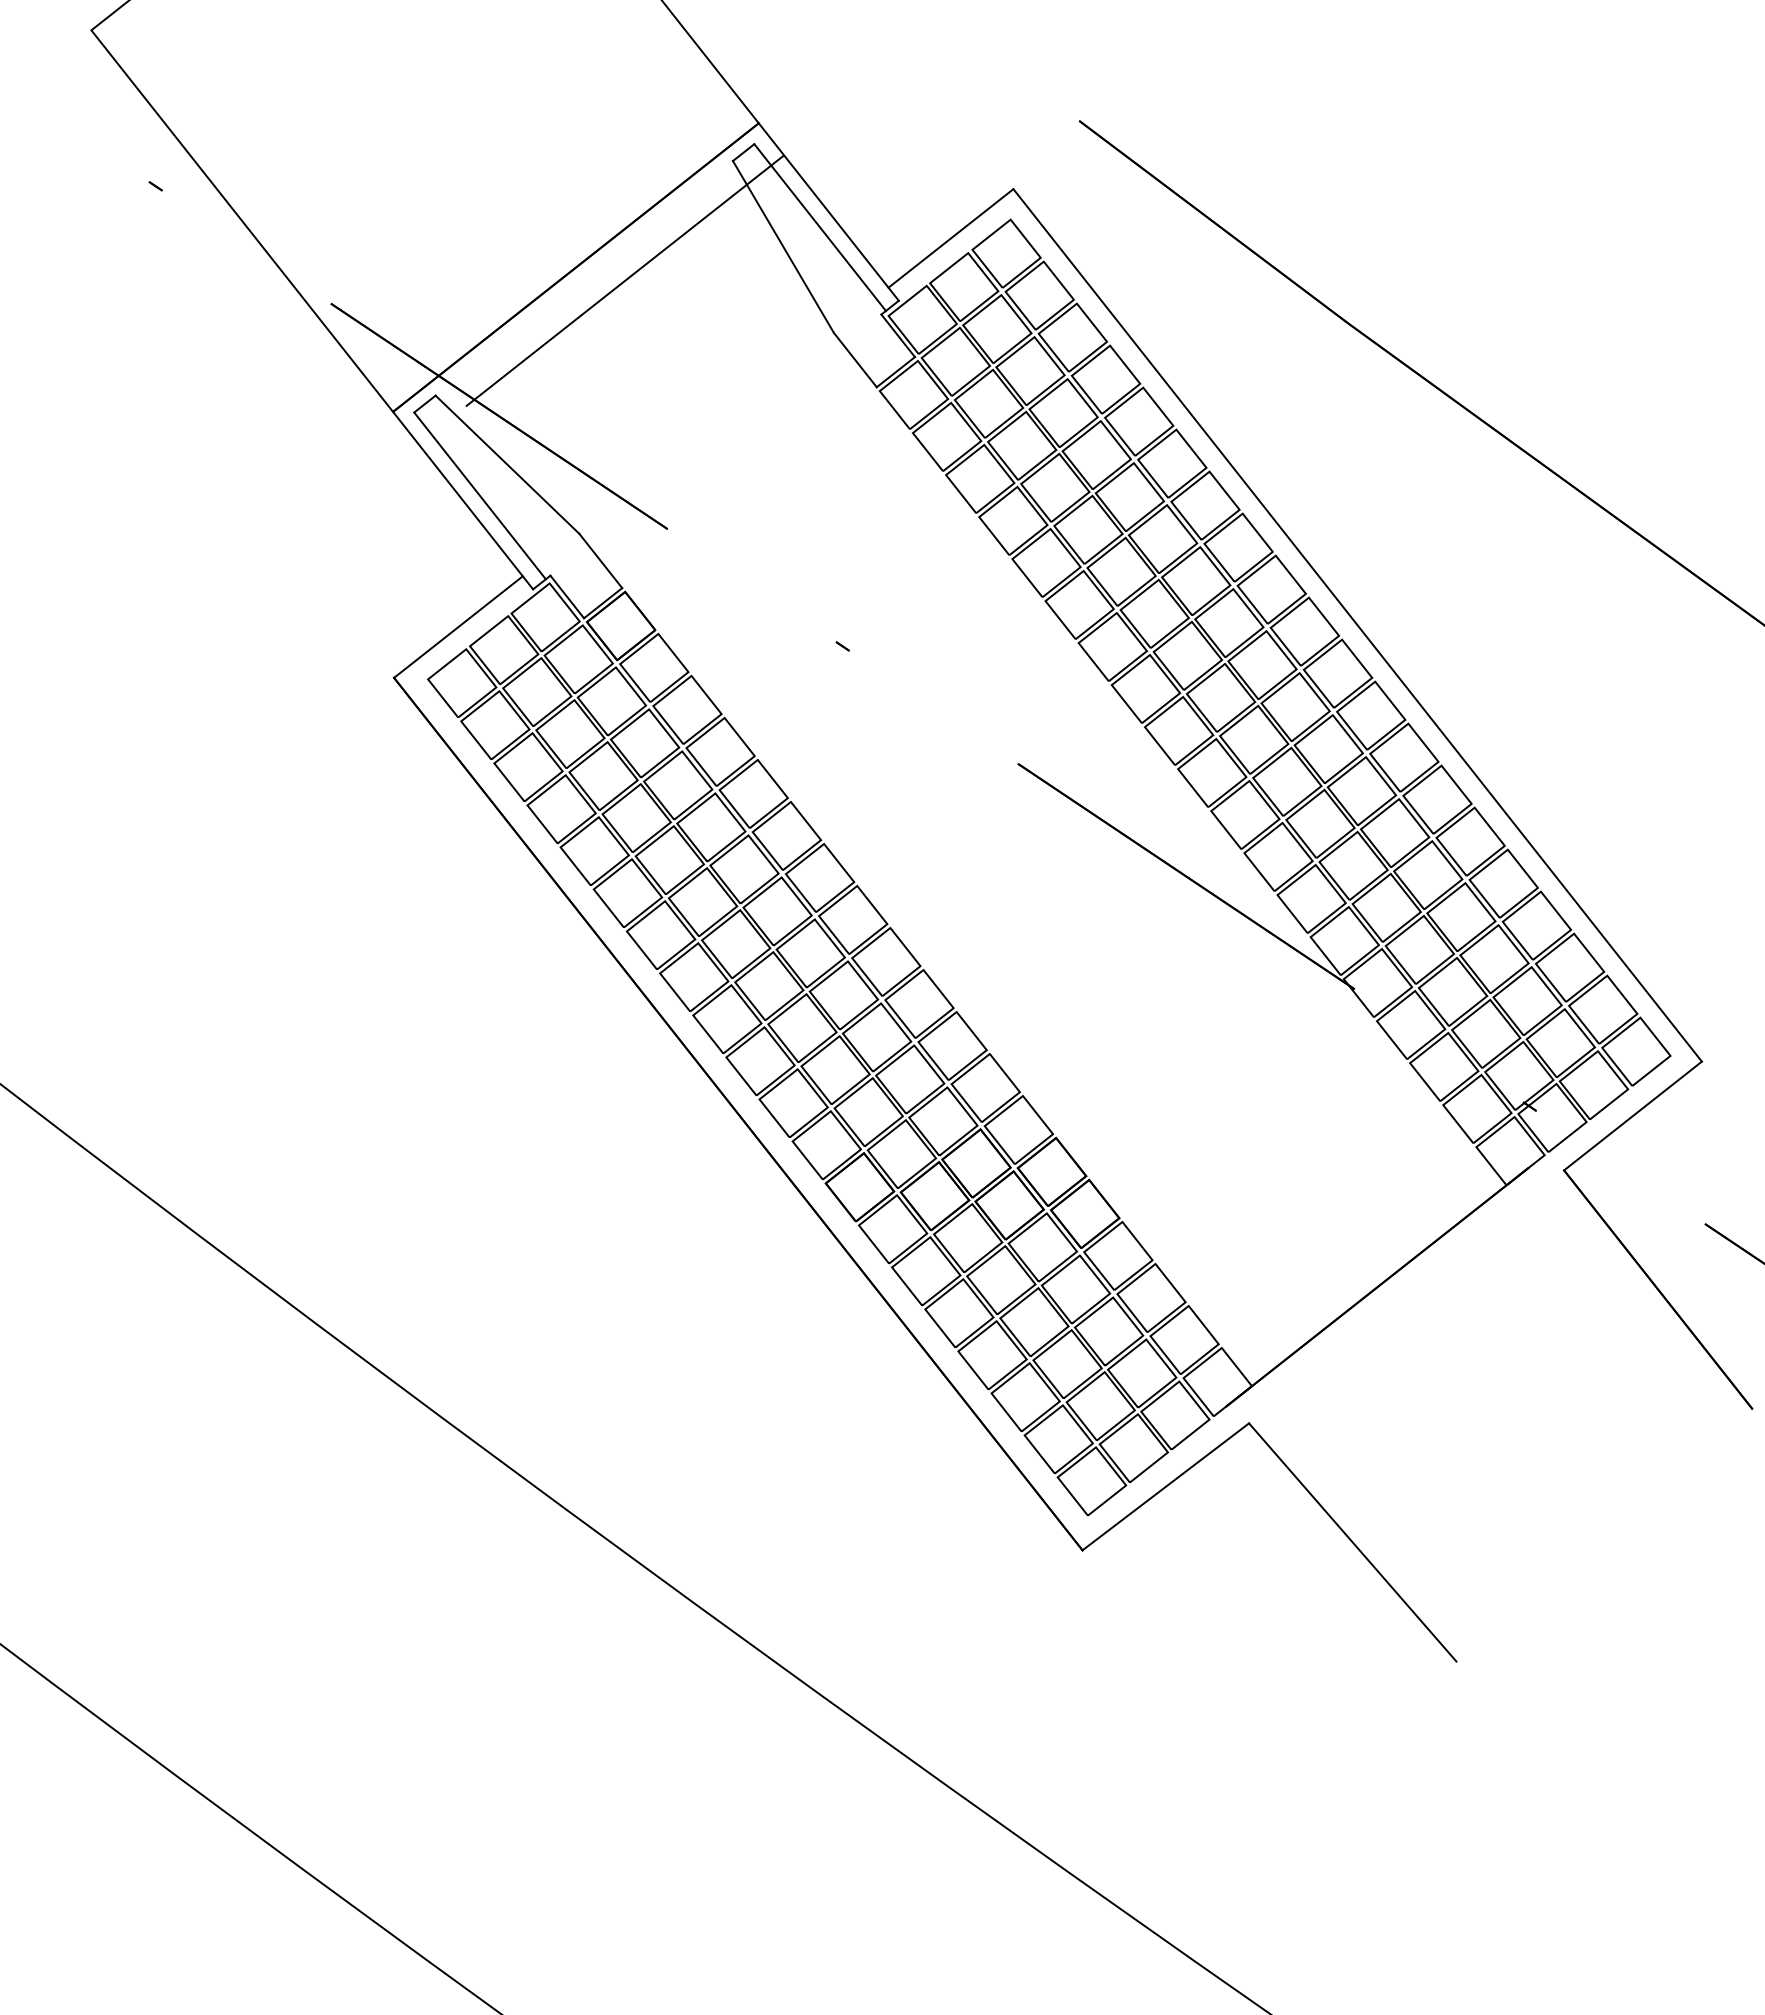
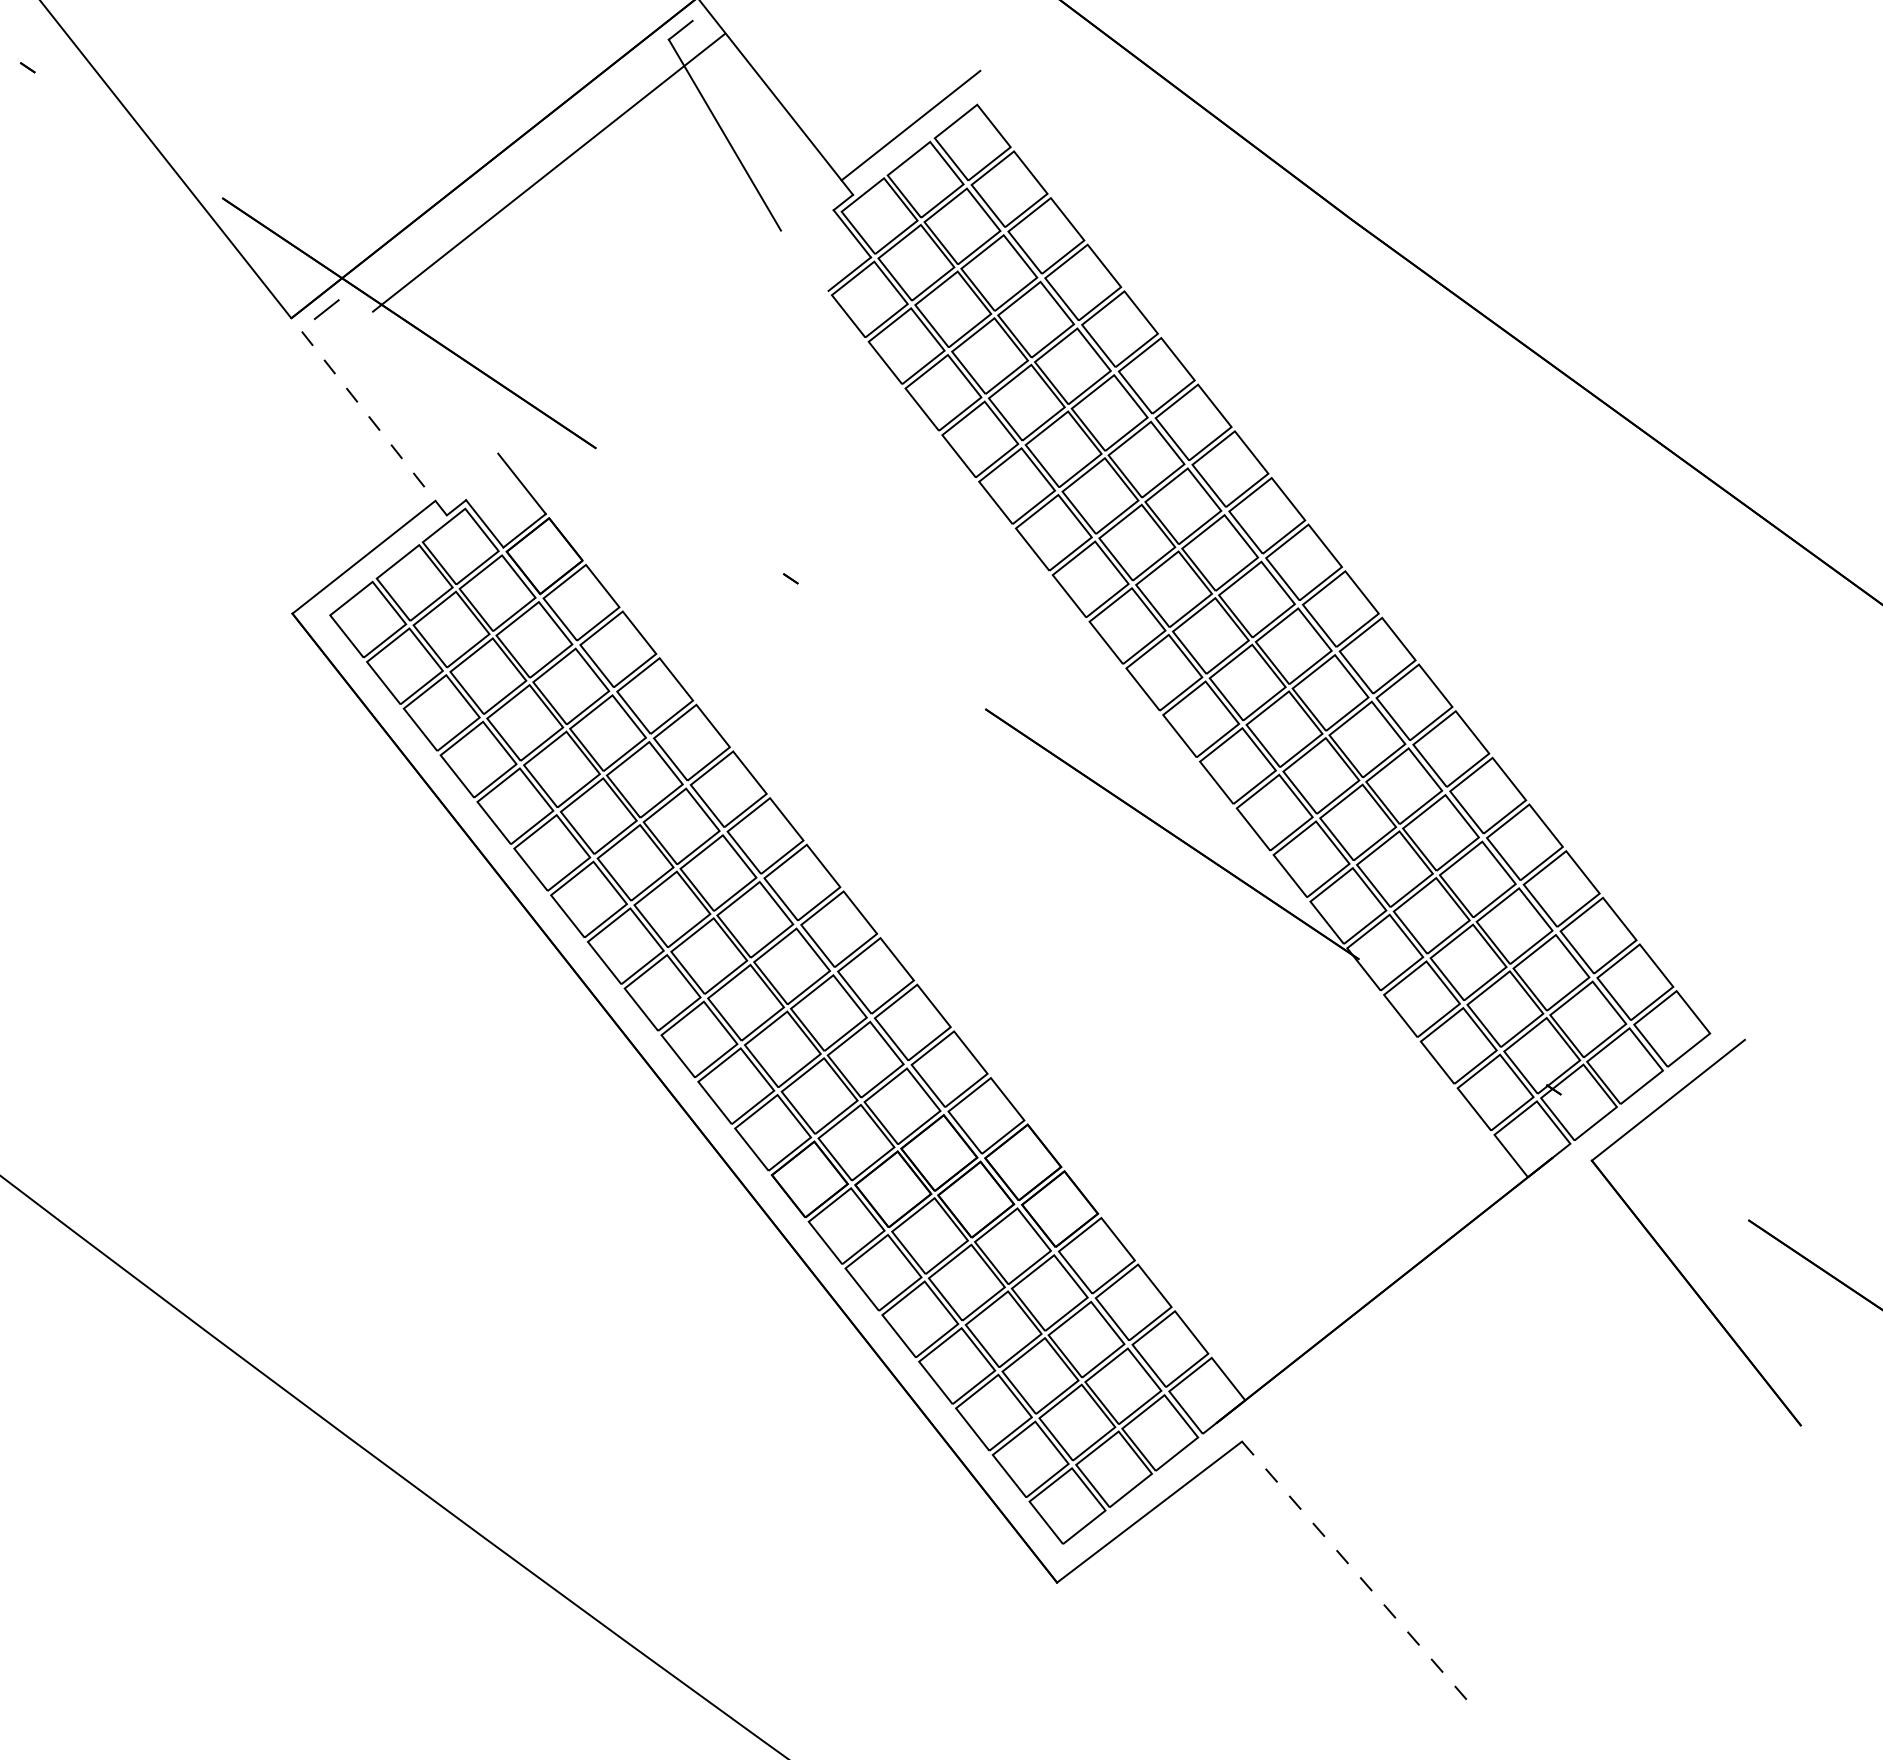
line: (819, 227) -> (764, 113), removed
line: (854, 359) -> (803, 260), removed
line: (507, 464) -> (418, 376), removed
line: (479, 495) -> (387, 411), removed
line: (462, 500) -> (368, 416), solid -> dashed
line: (1357, 625) -> (1362, 555), removed
line: (1352, 1542) -> (1356, 1573), solid -> dashed

